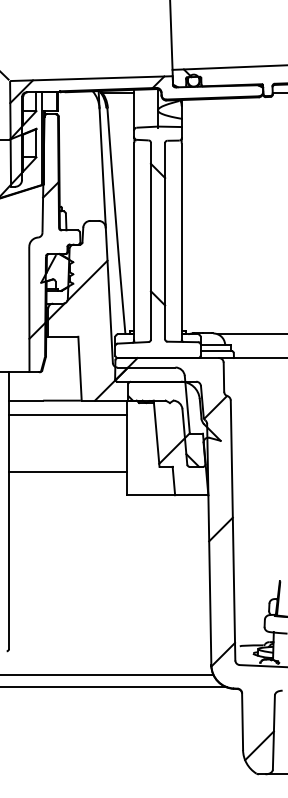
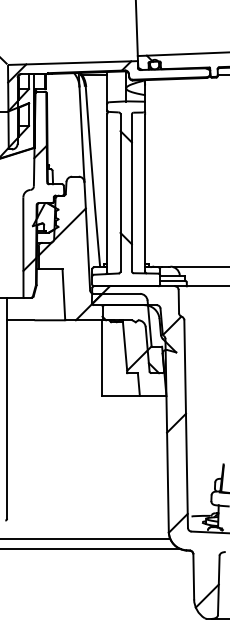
line: (68, 414) -> (54, 331), removed
line: (68, 470) -> (54, 376), removed

